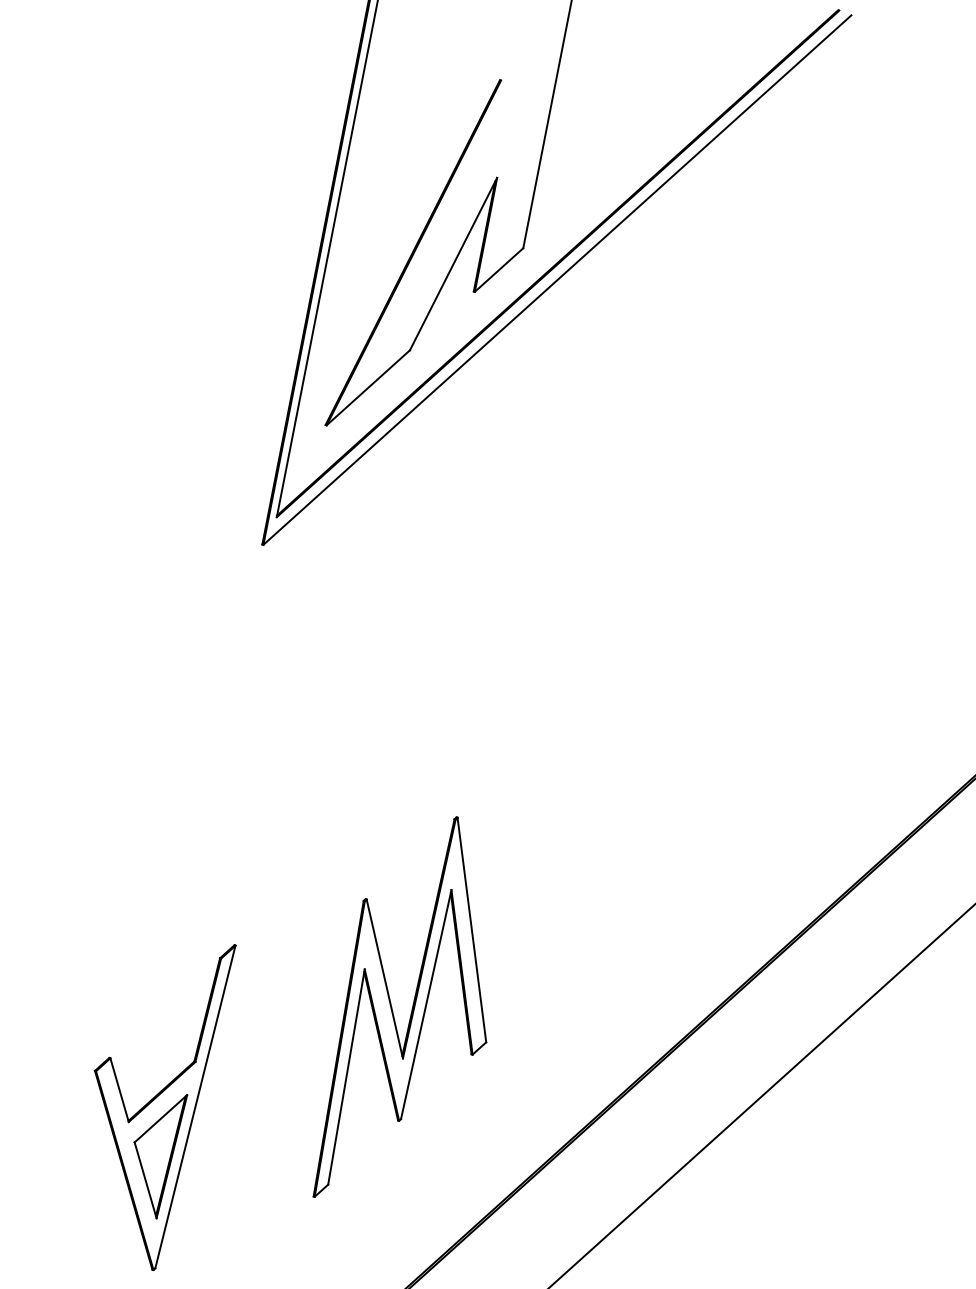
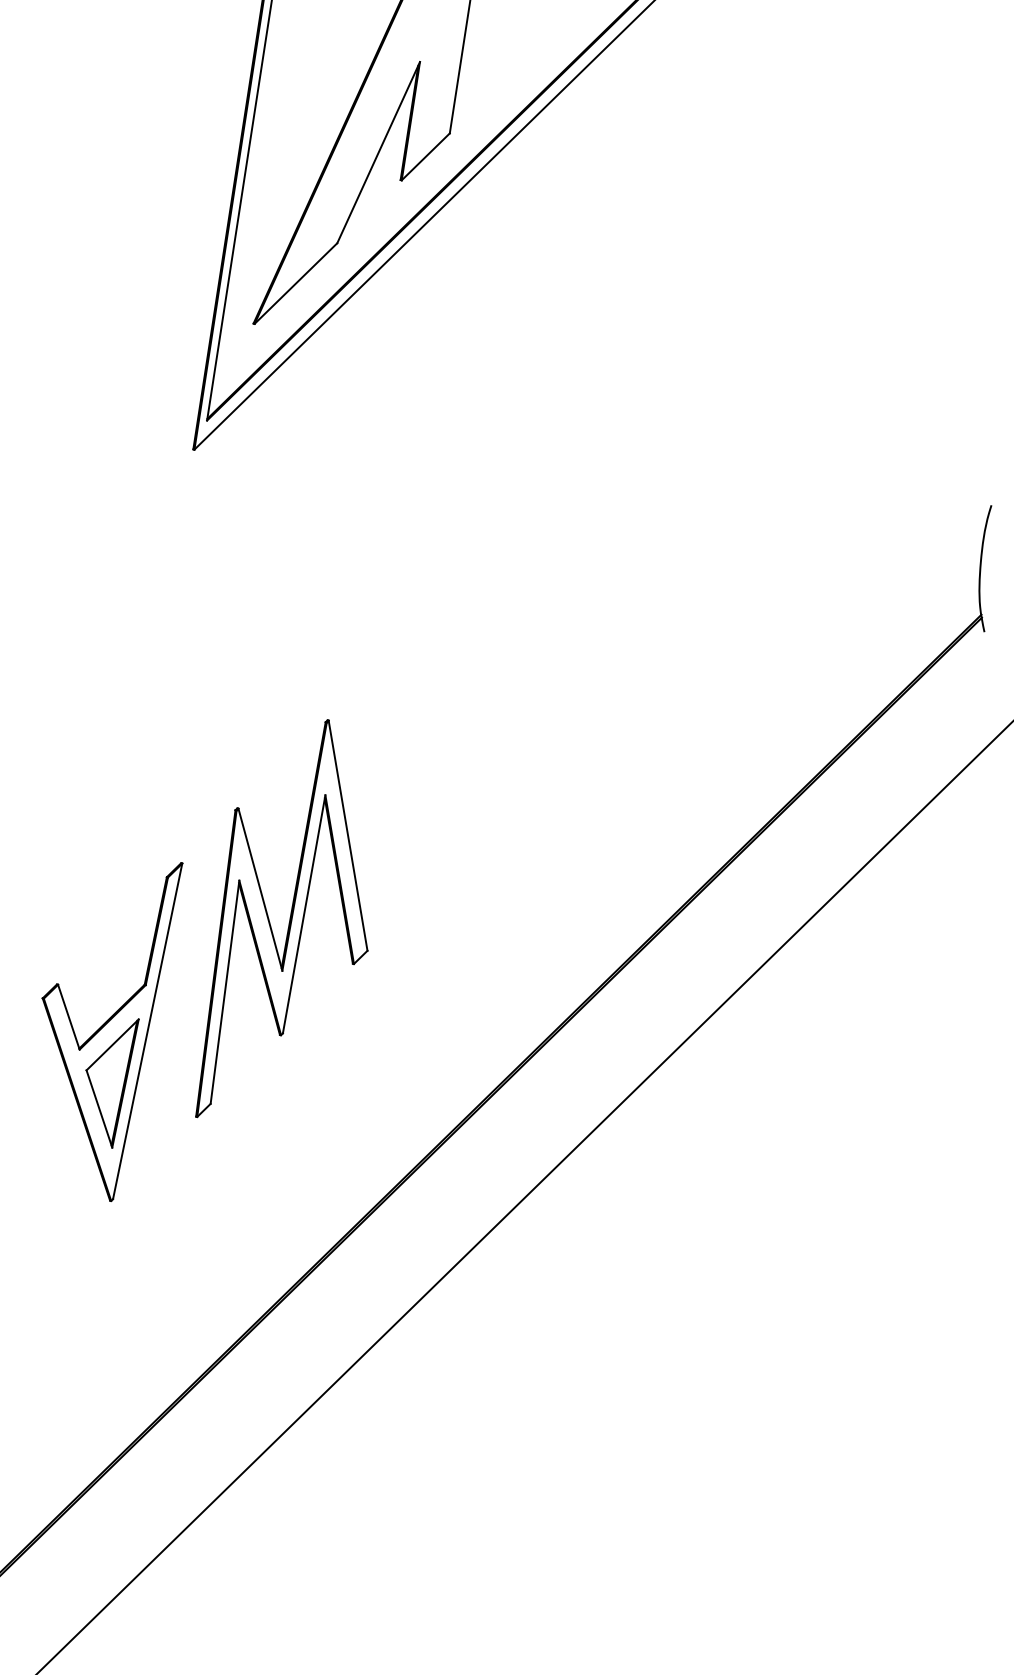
part: (411, 1008) -> (289, 918), moved

